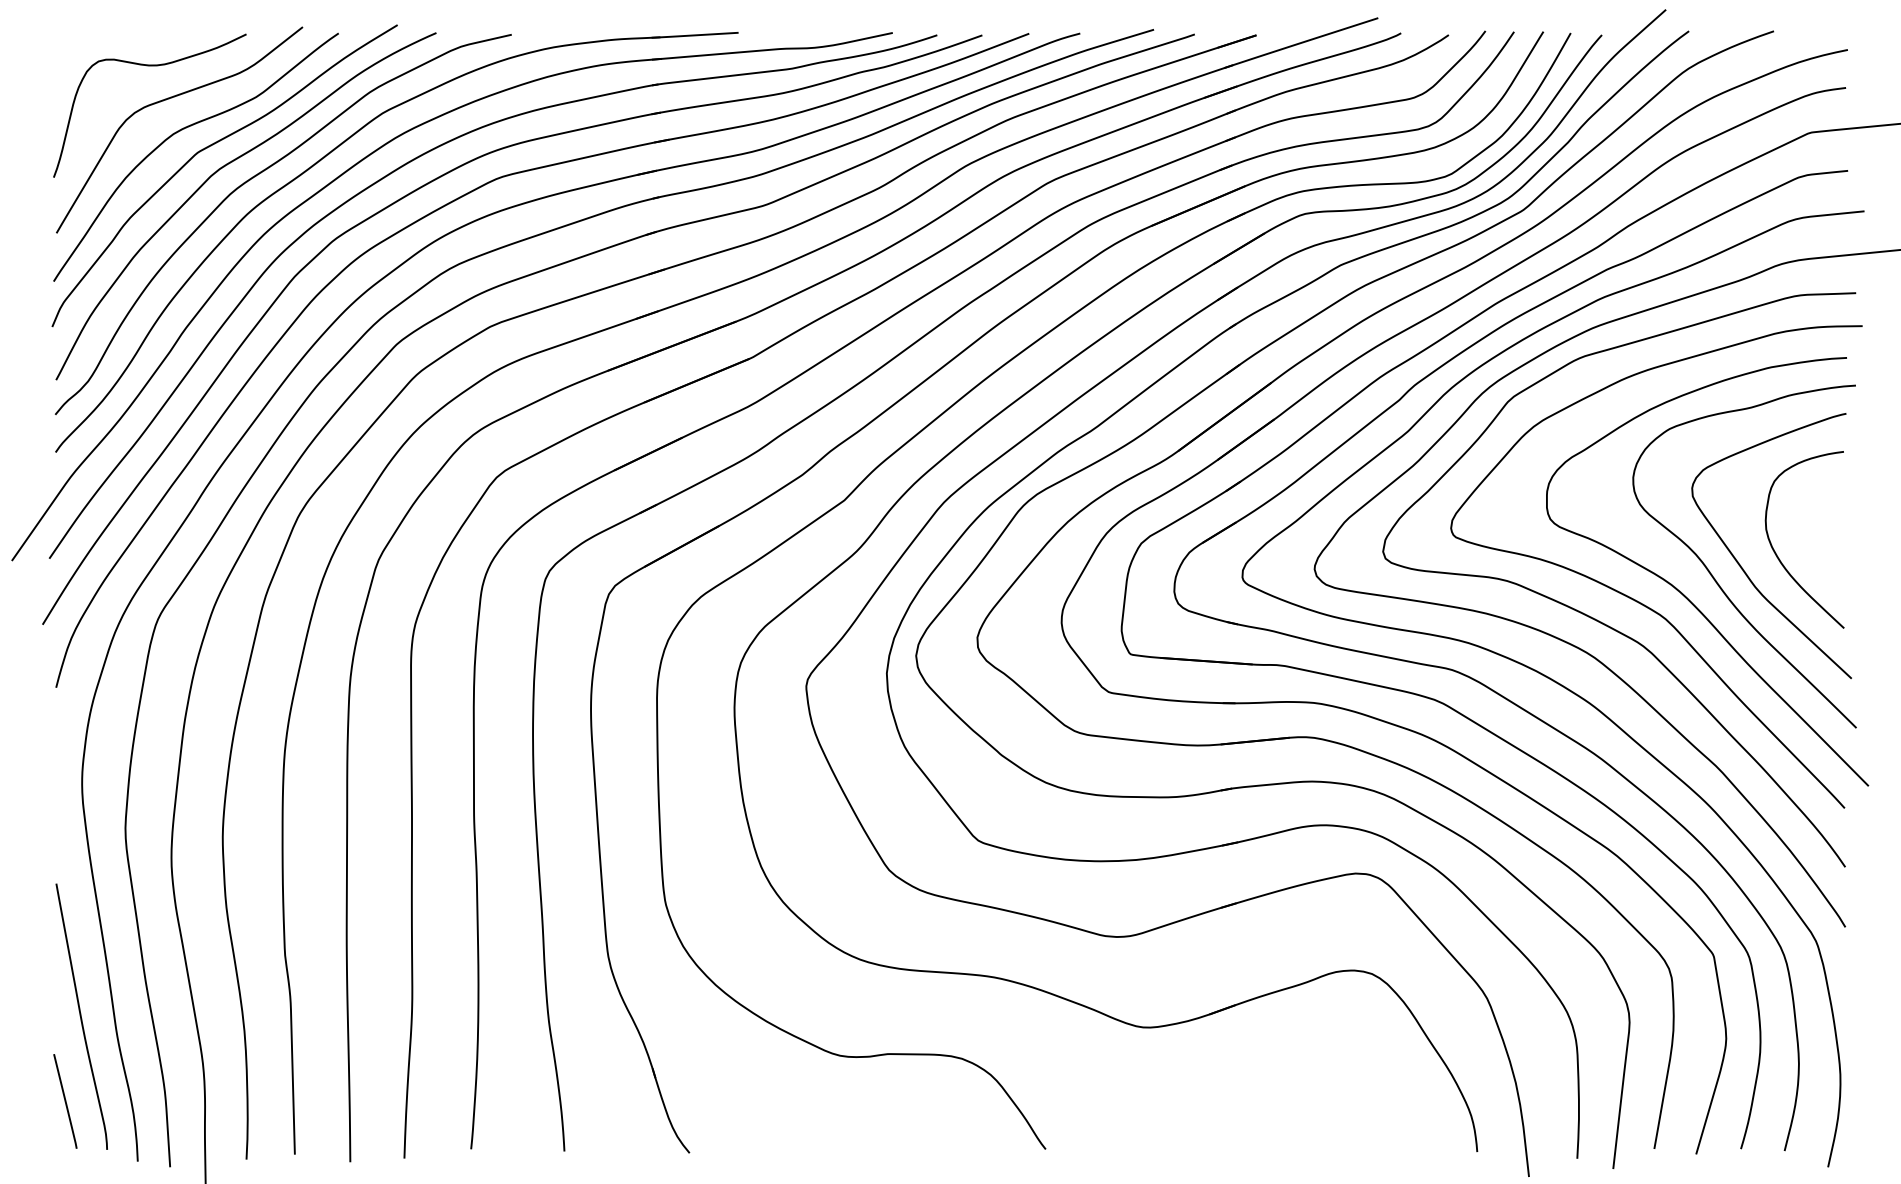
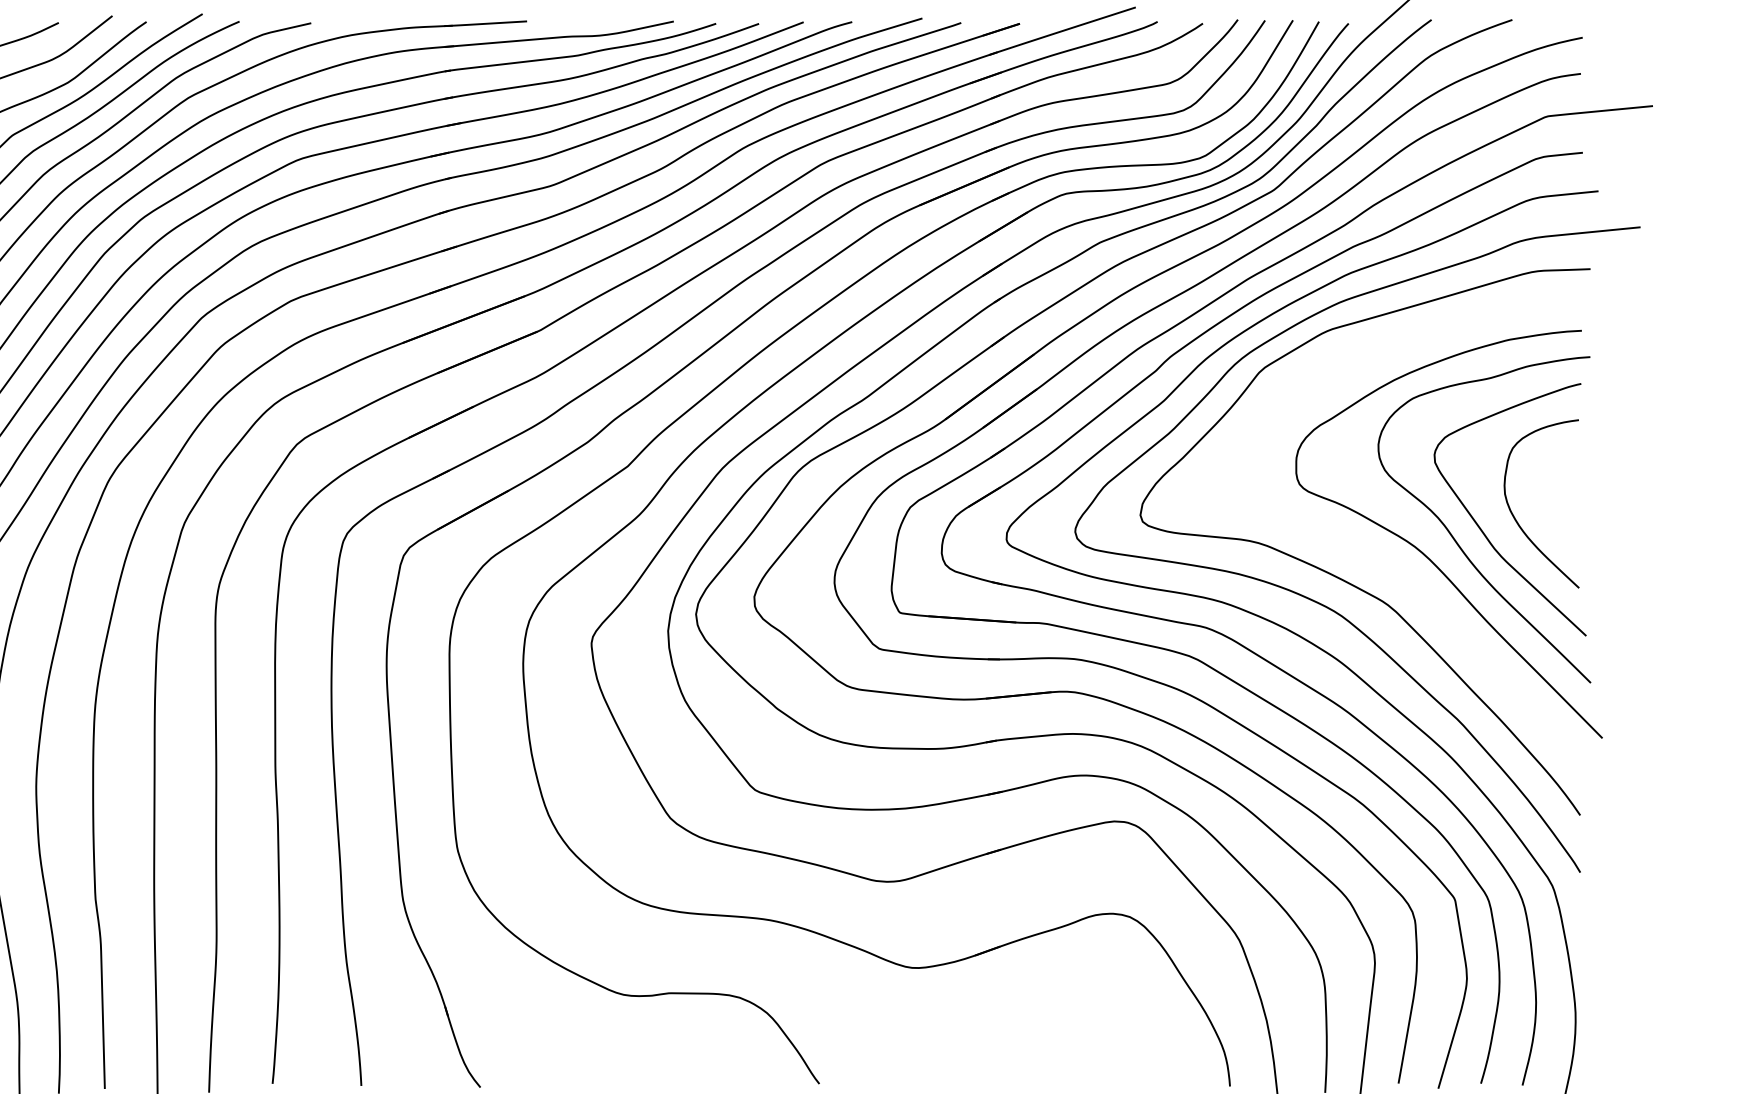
curve: (1639, 601) -> (1384, 562), removed

